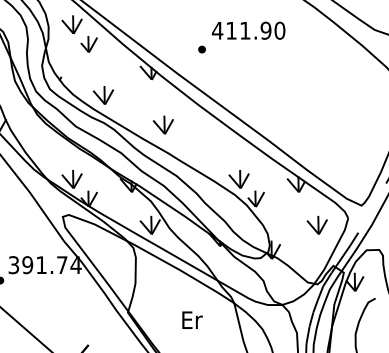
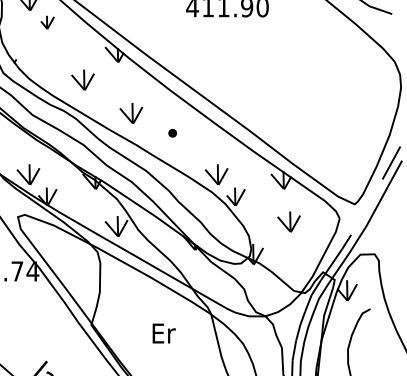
part: (88, 44) -> (46, 22), size x0.7
part: (201, 49) -> (172, 133), moved
part: (103, 95) -> (82, 80), moved
part: (316, 224) -> (288, 221), moved

